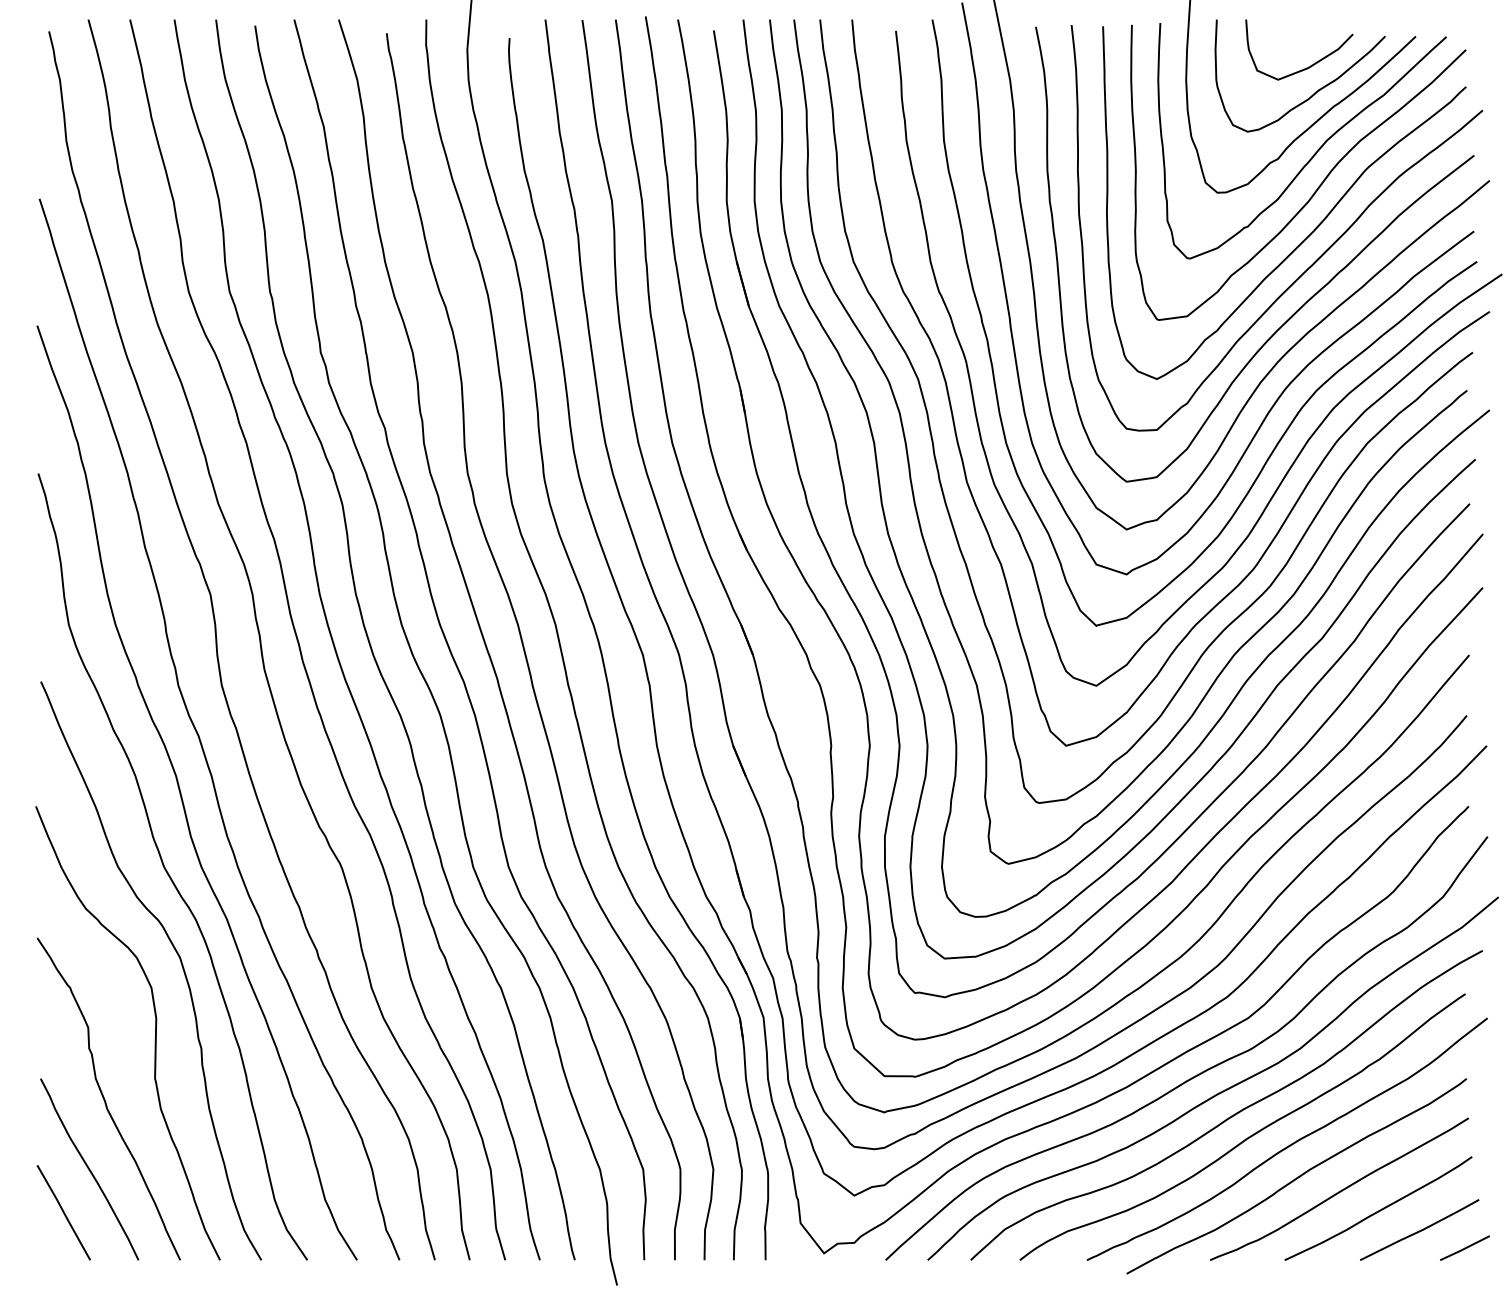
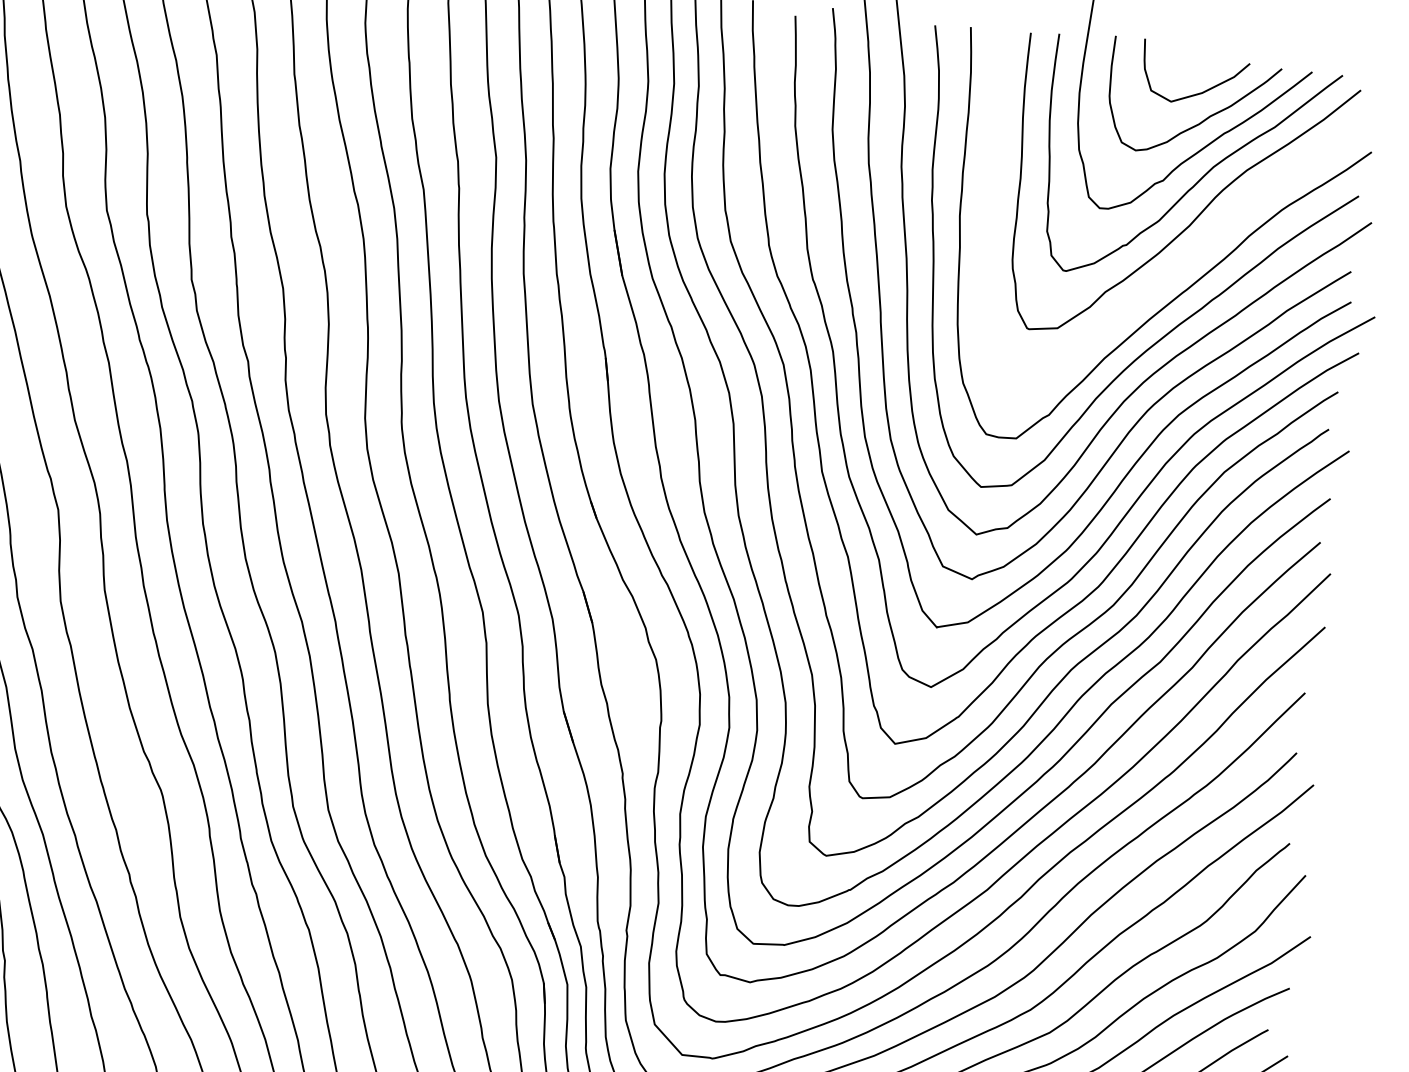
curve: (1314, 228) -> (1192, 253), removed

